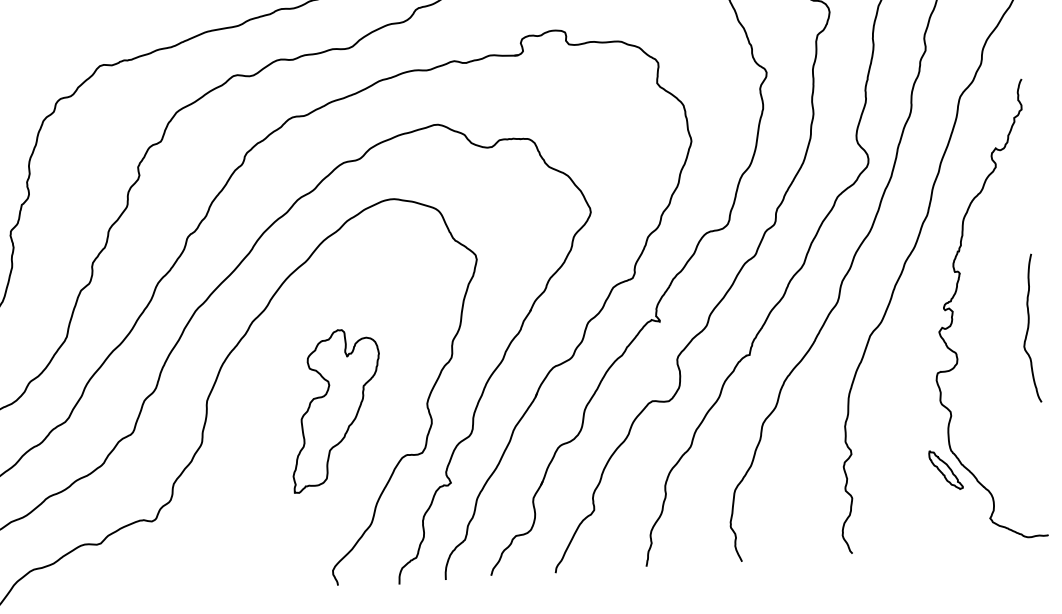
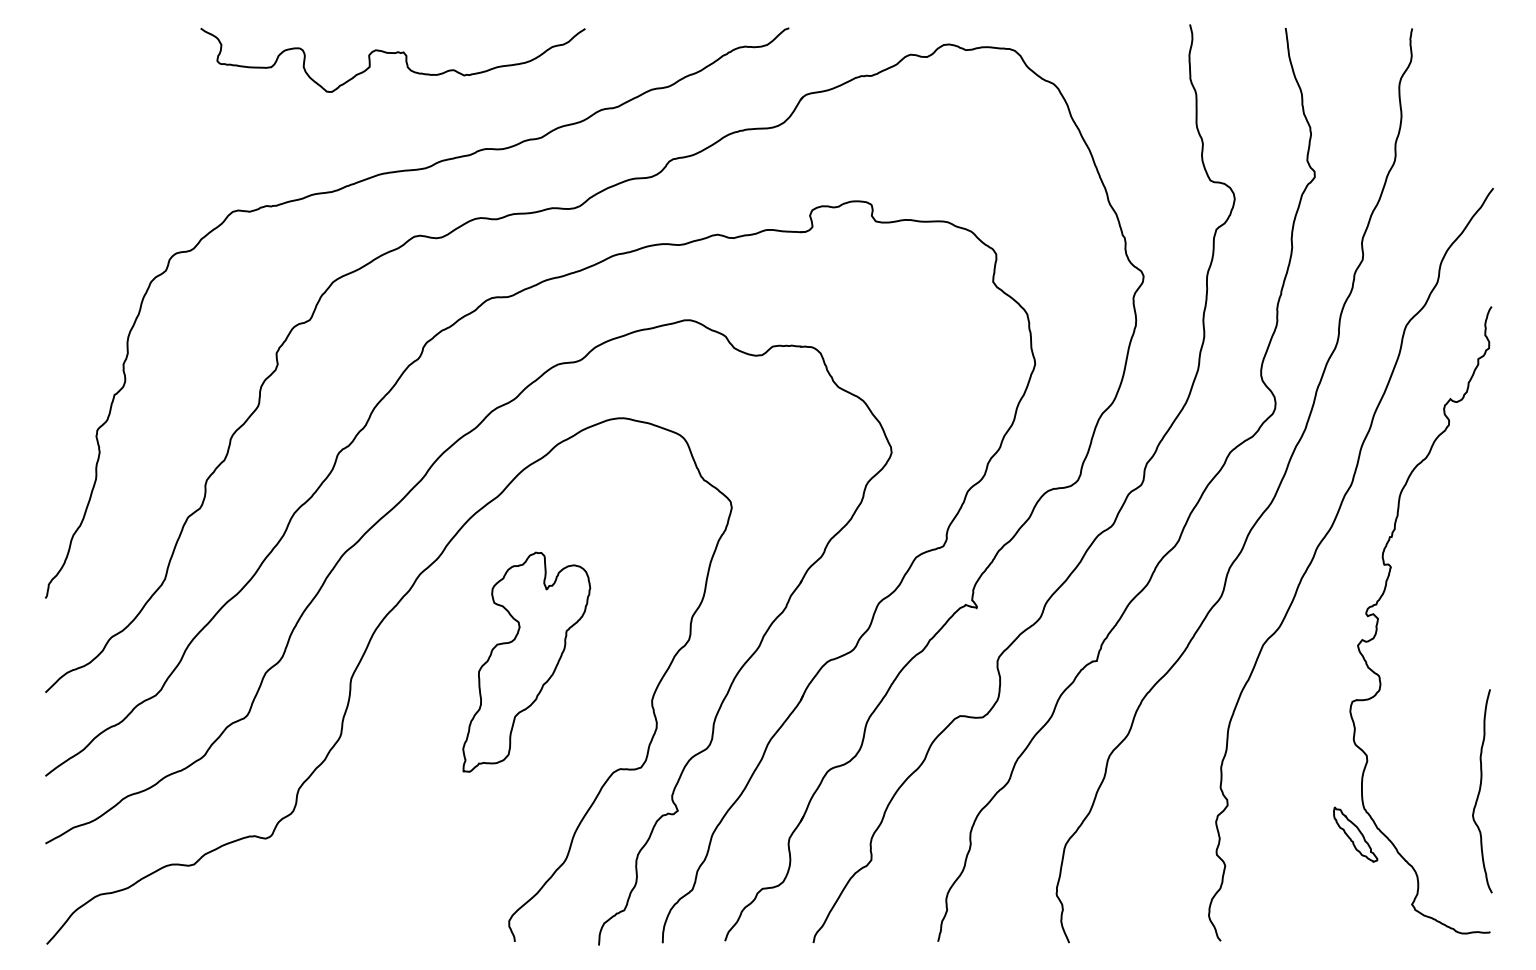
curve: (1028, 328) -> (1480, 791), moved
part: (335, 409) -> (526, 661), moved

